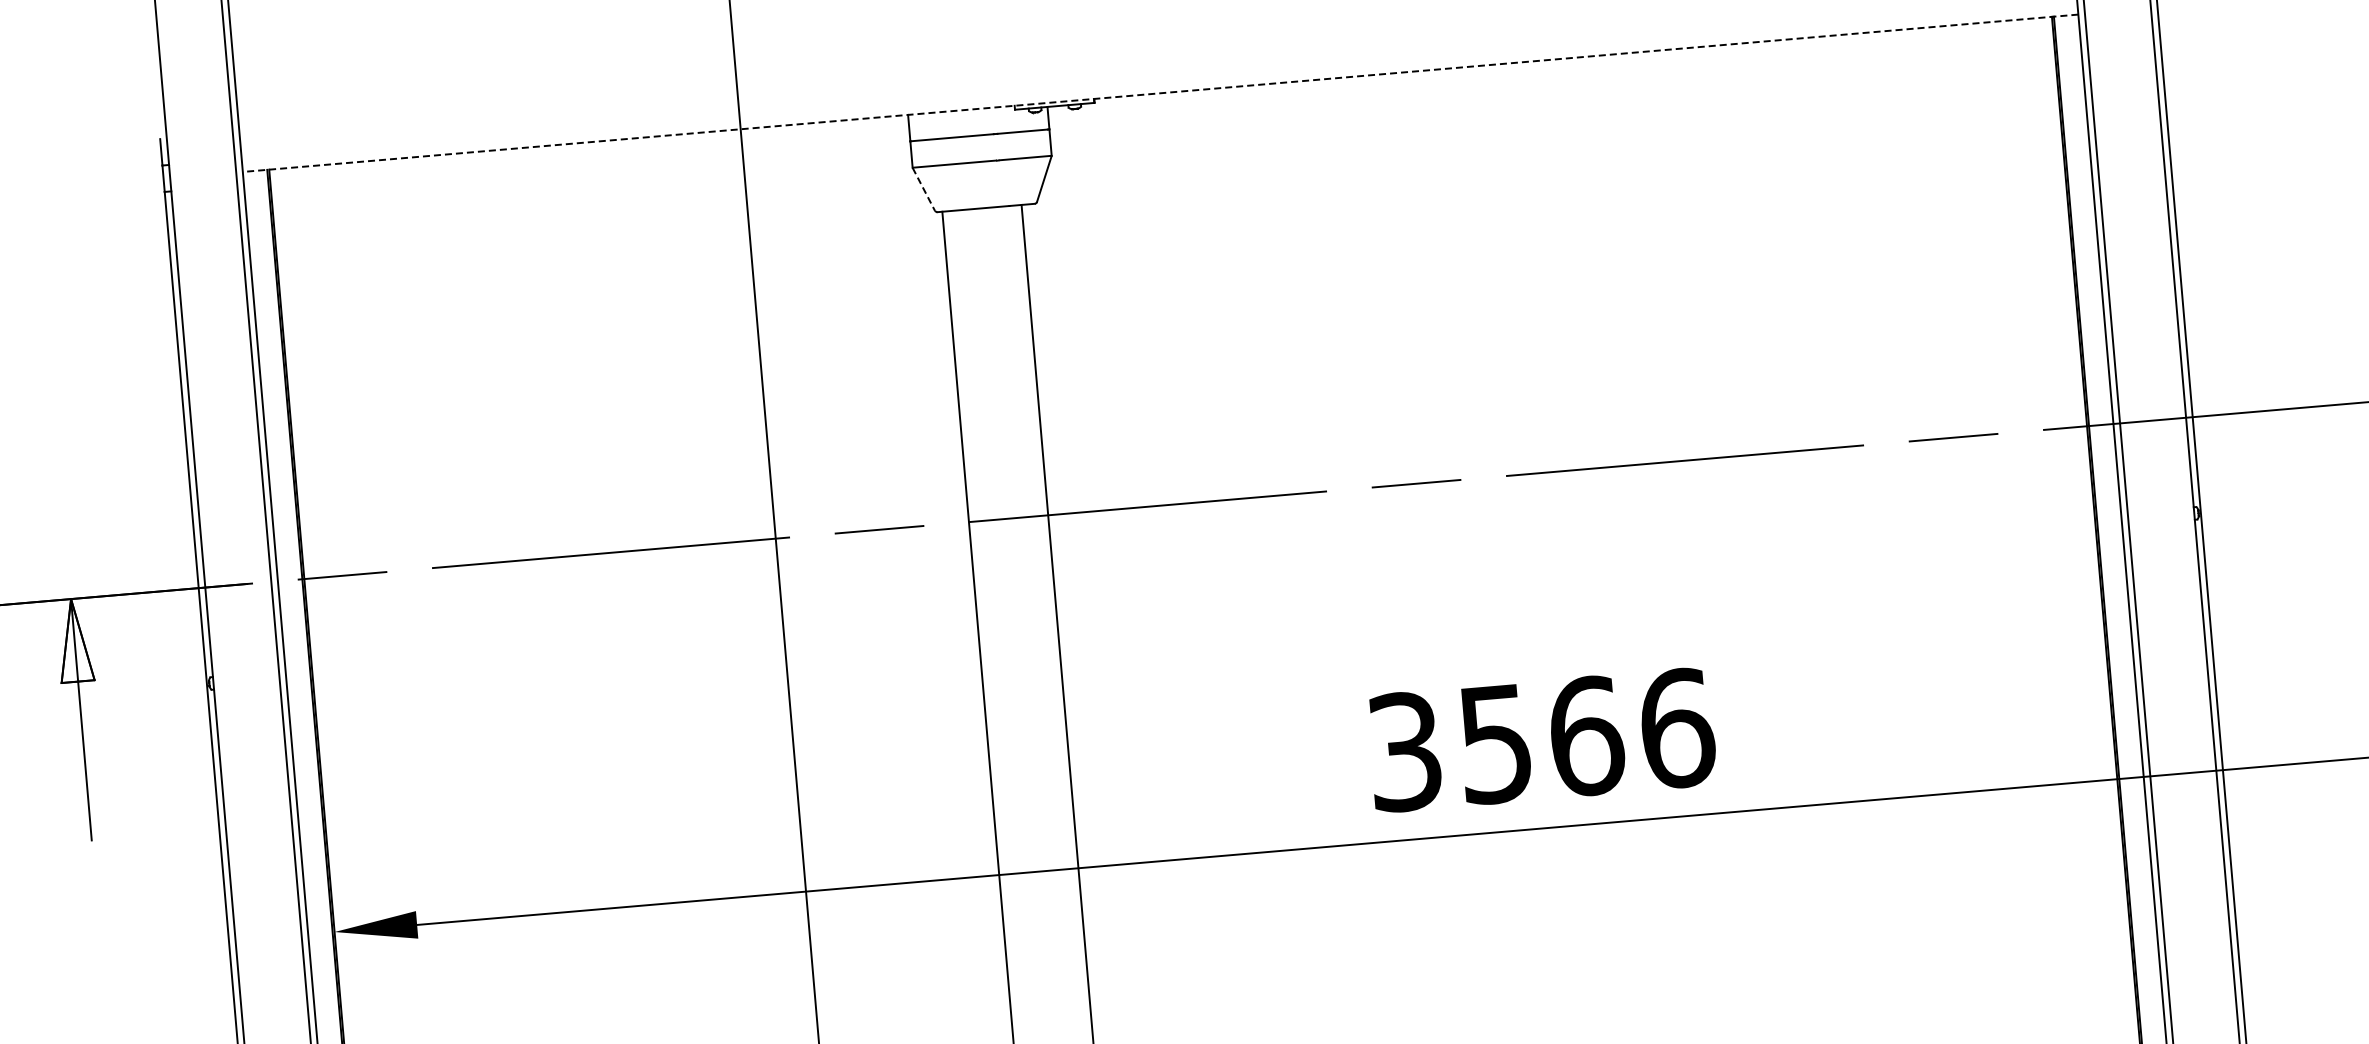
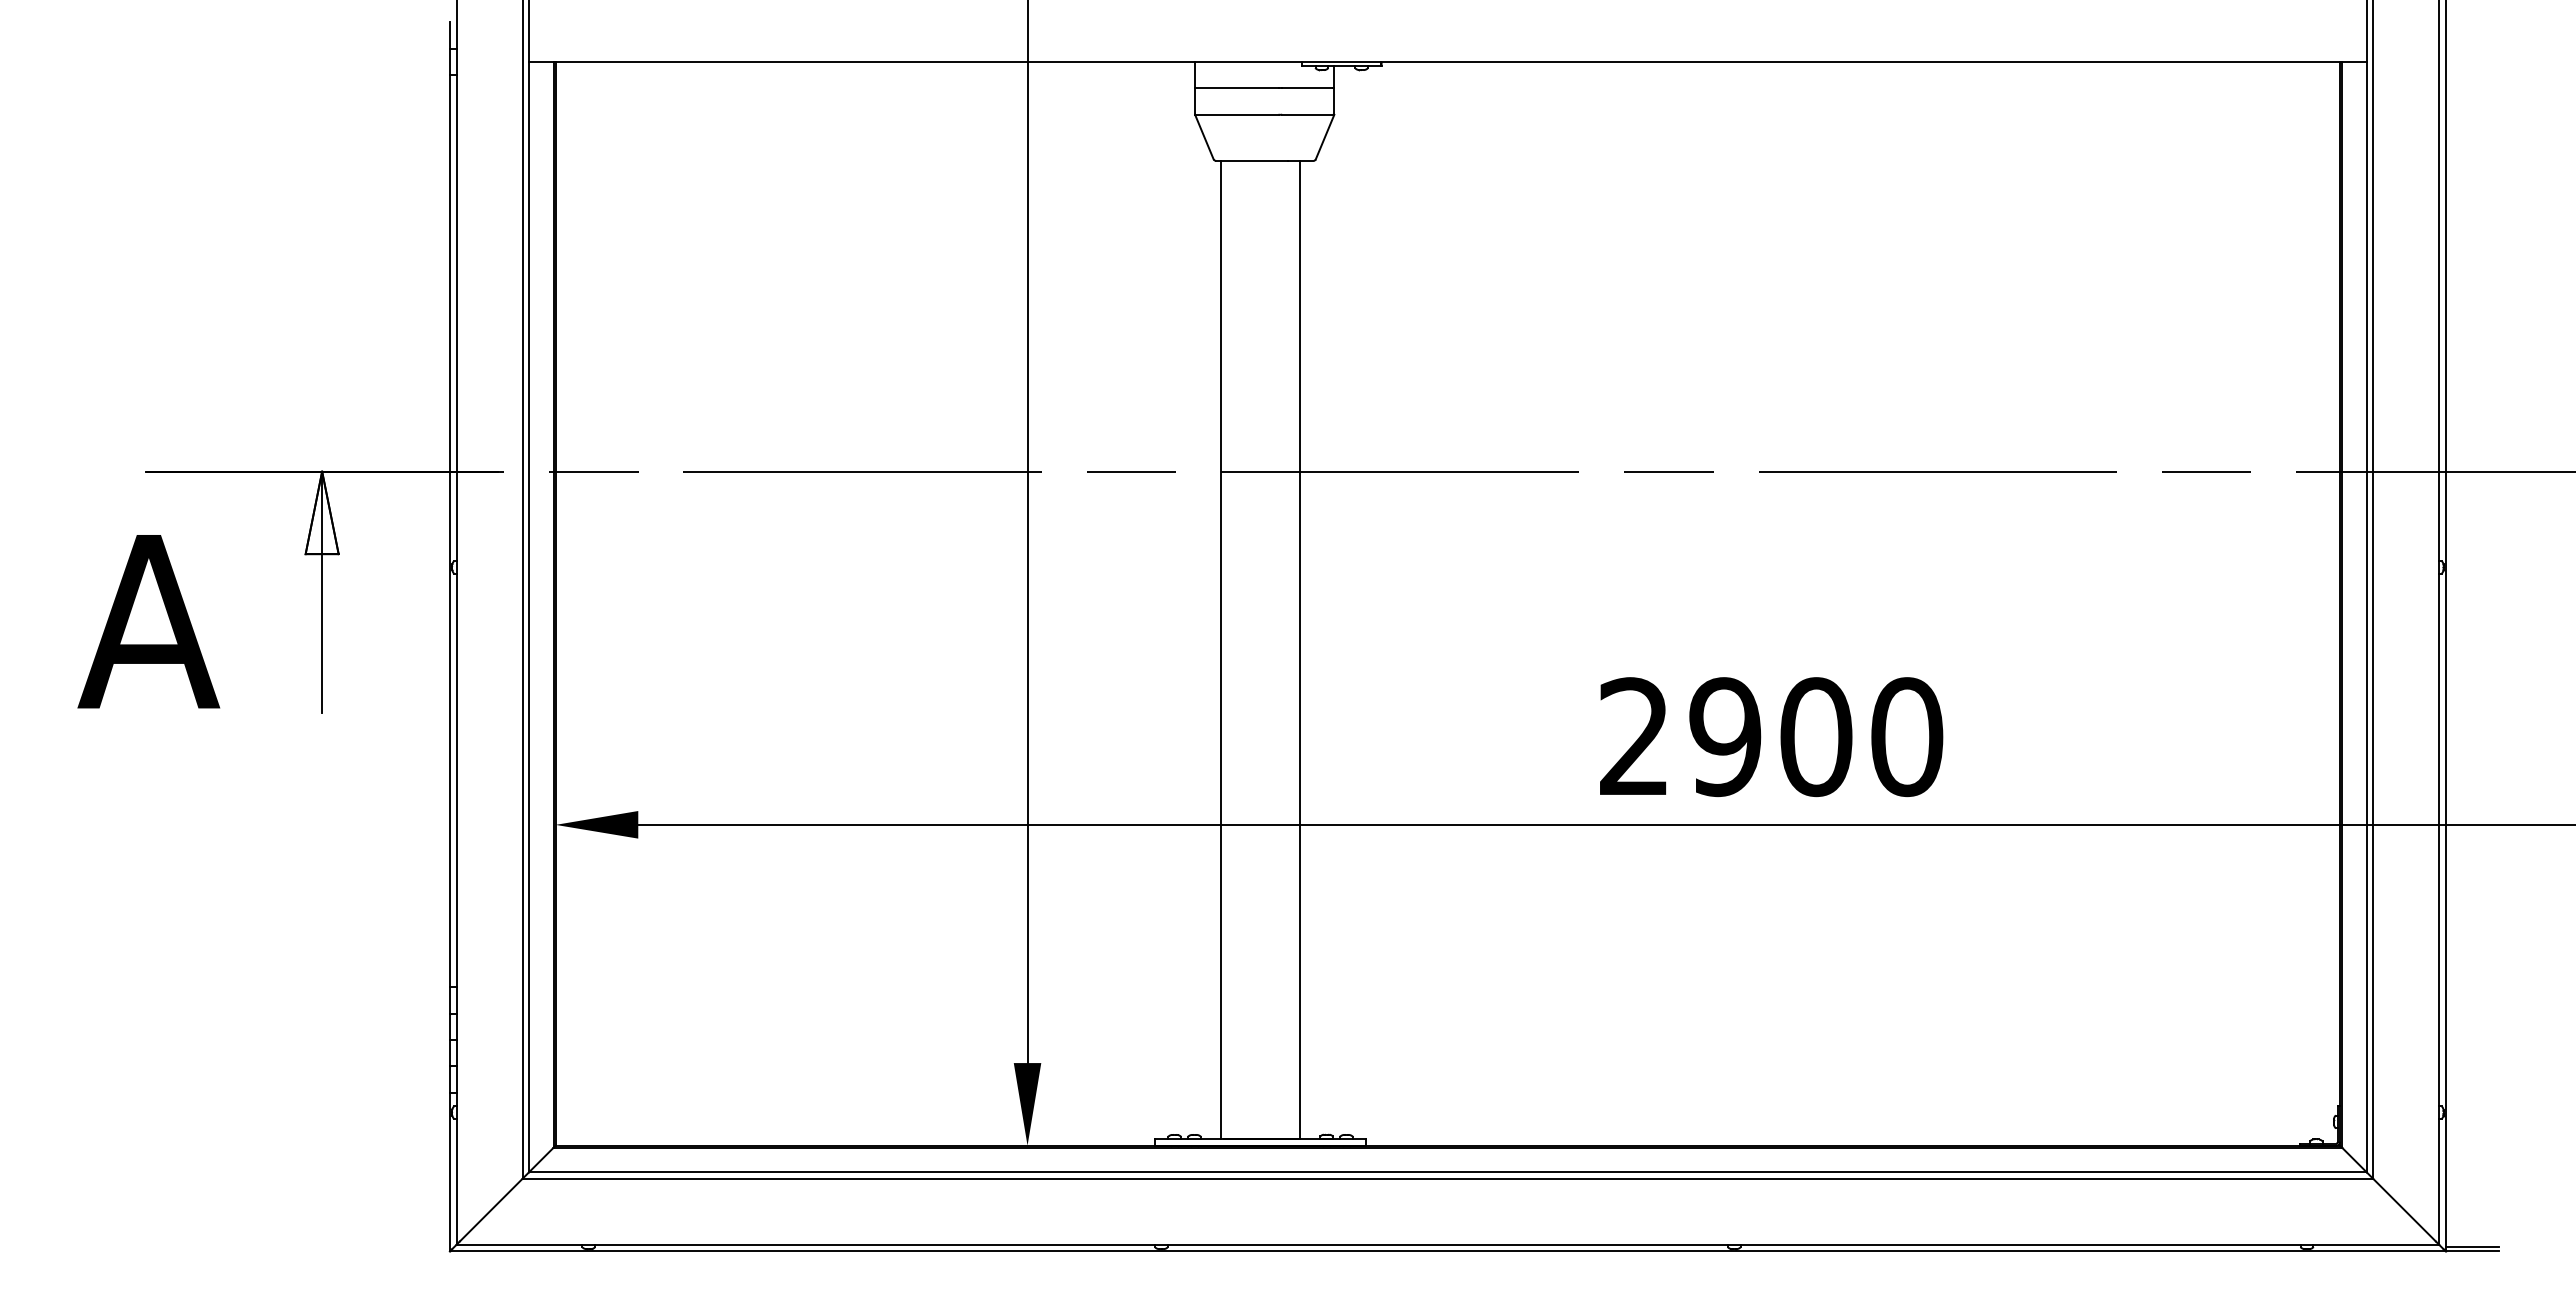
line: (1160, 92) -> (1447, 61), dashed -> solid
line: (923, 189) -> (1204, 137), dashed -> solid
text: (1541, 740) -> (1771, 737), 3566 -> 2900

